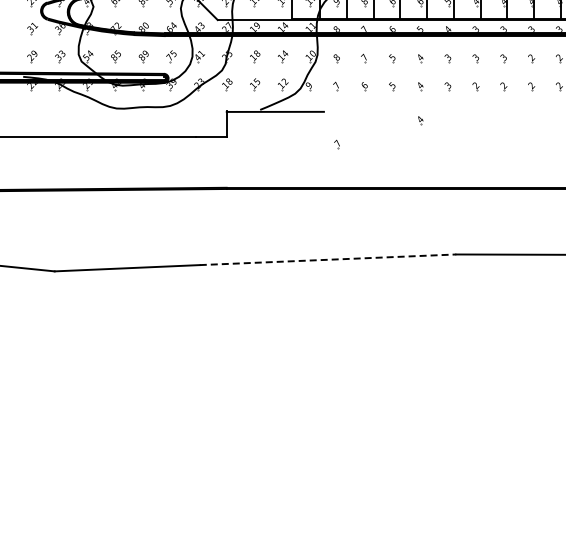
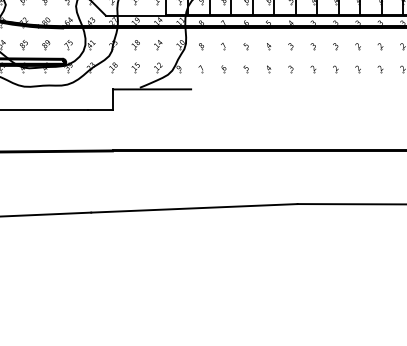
part: (420, 120) -> (268, 96), removed
part: (336, 144) -> (201, 115), removed
line: (328, 259) -> (194, 208), dashed -> solid

